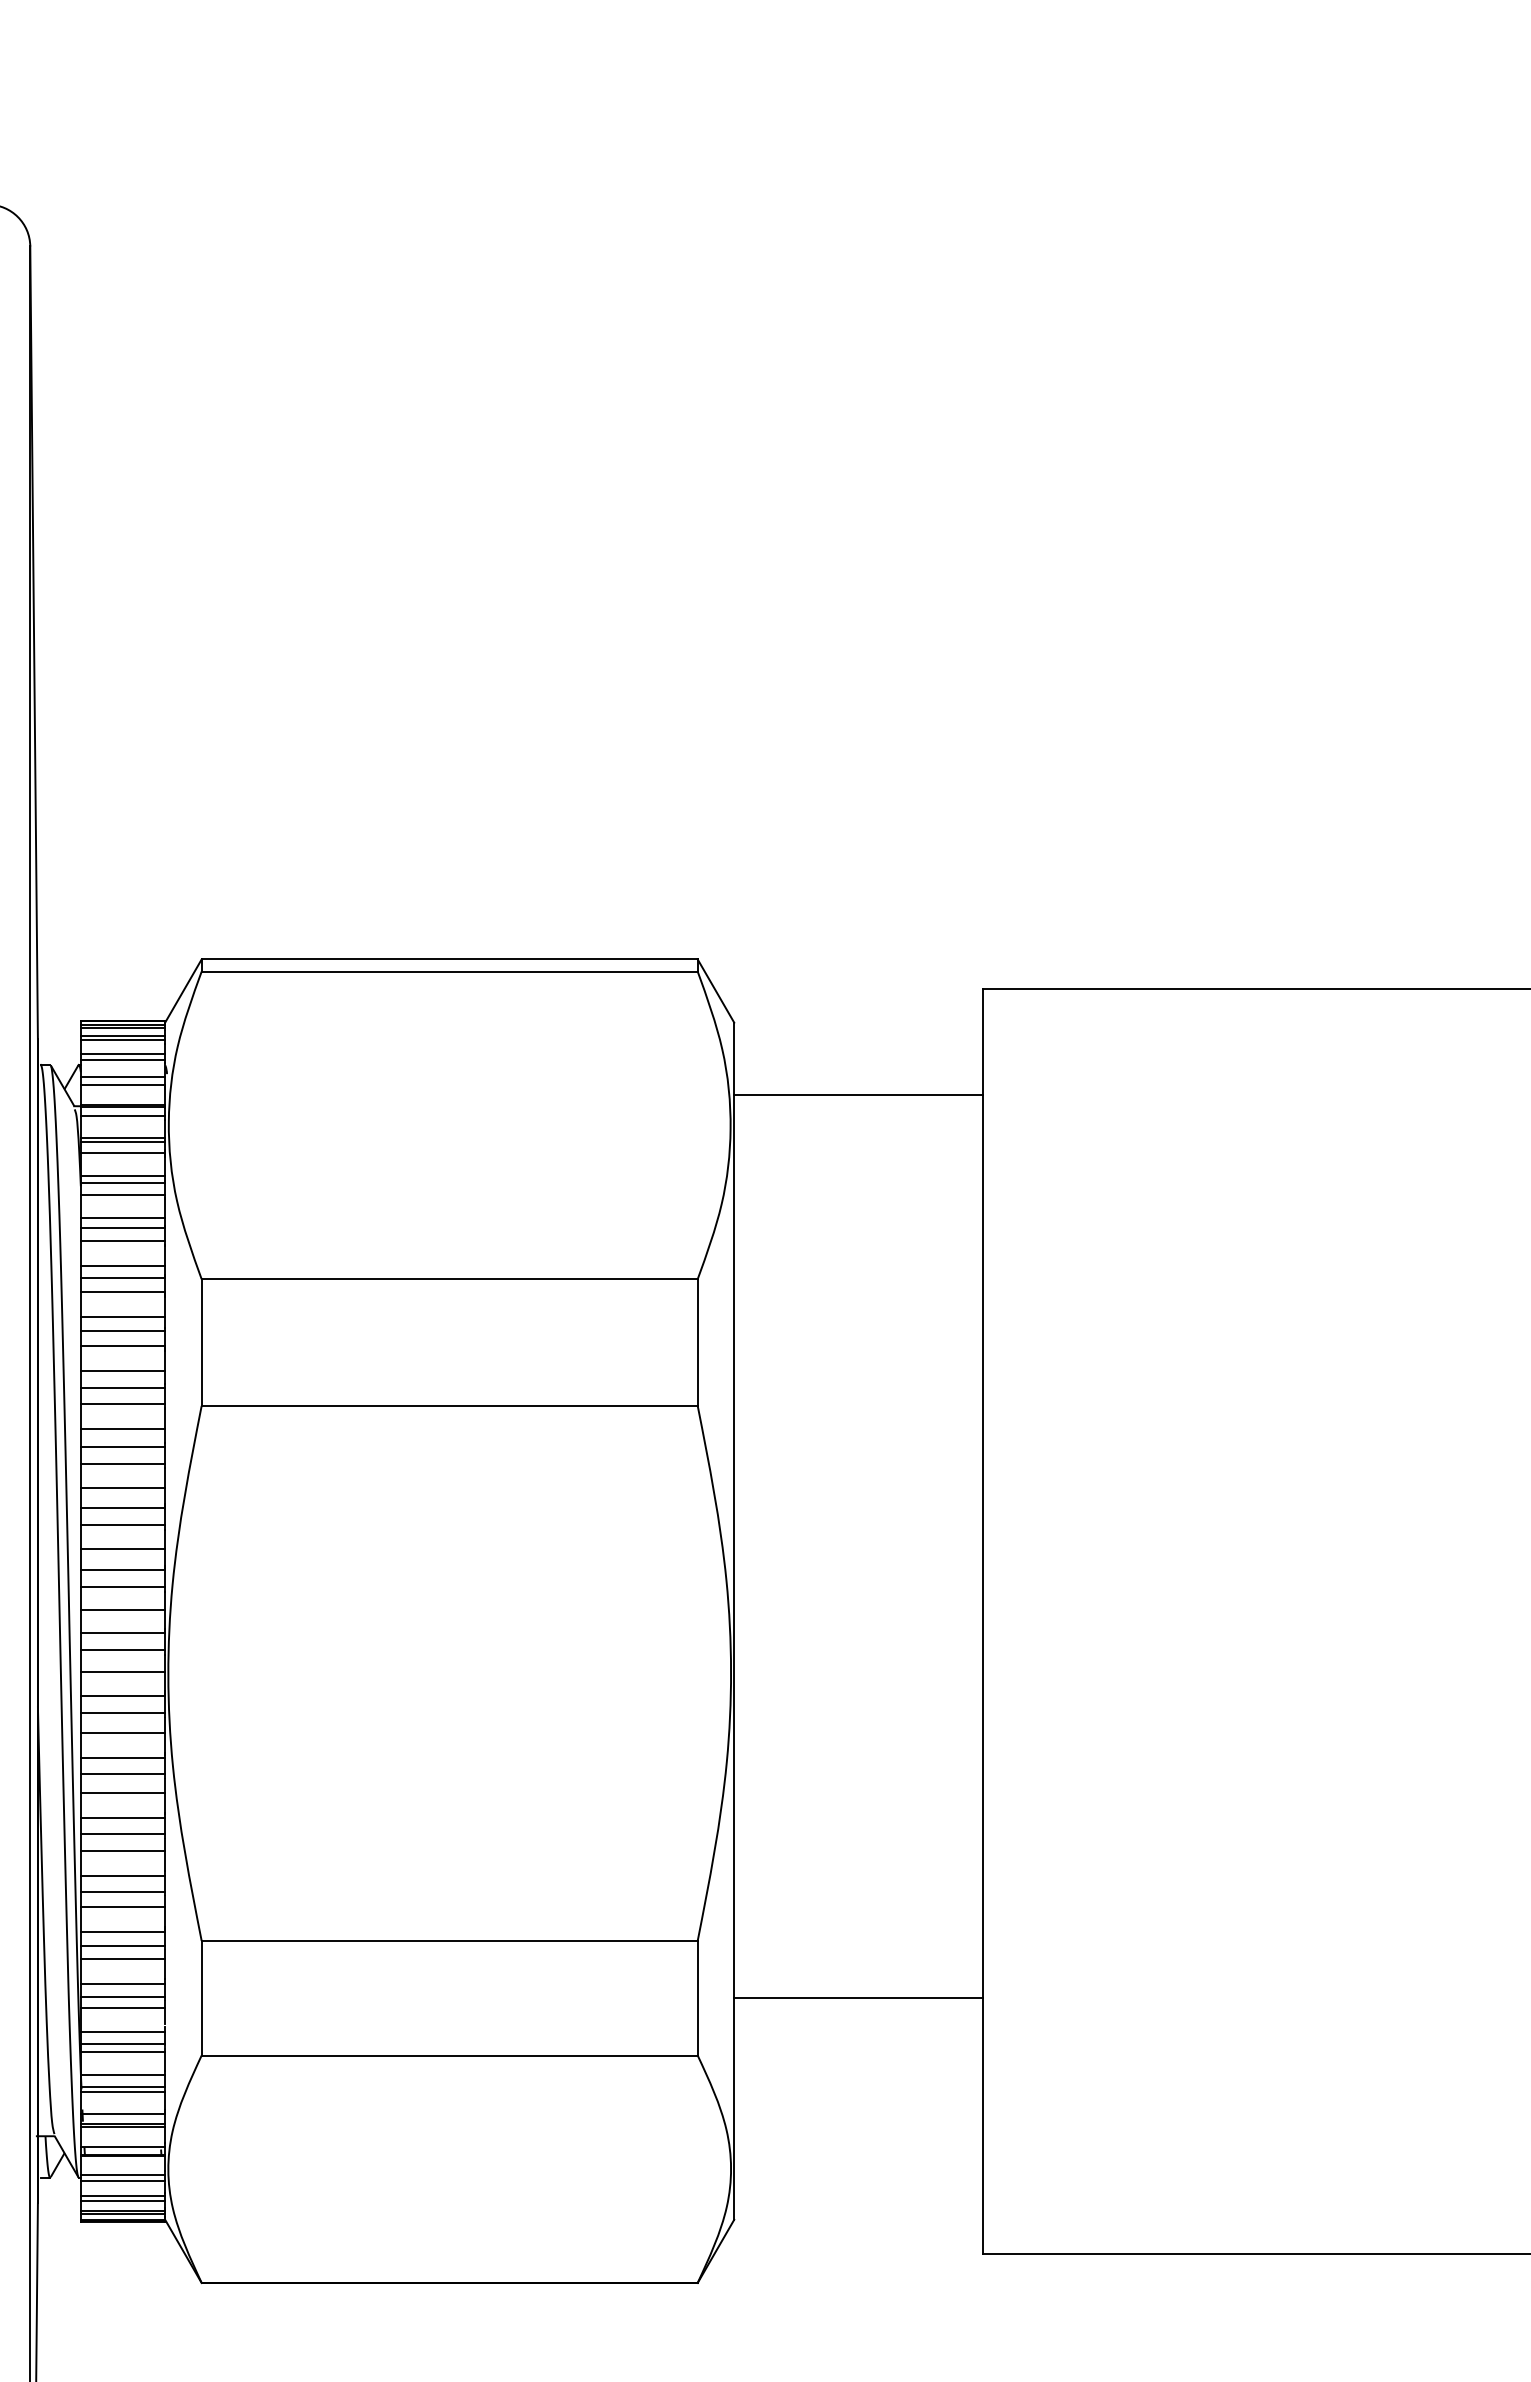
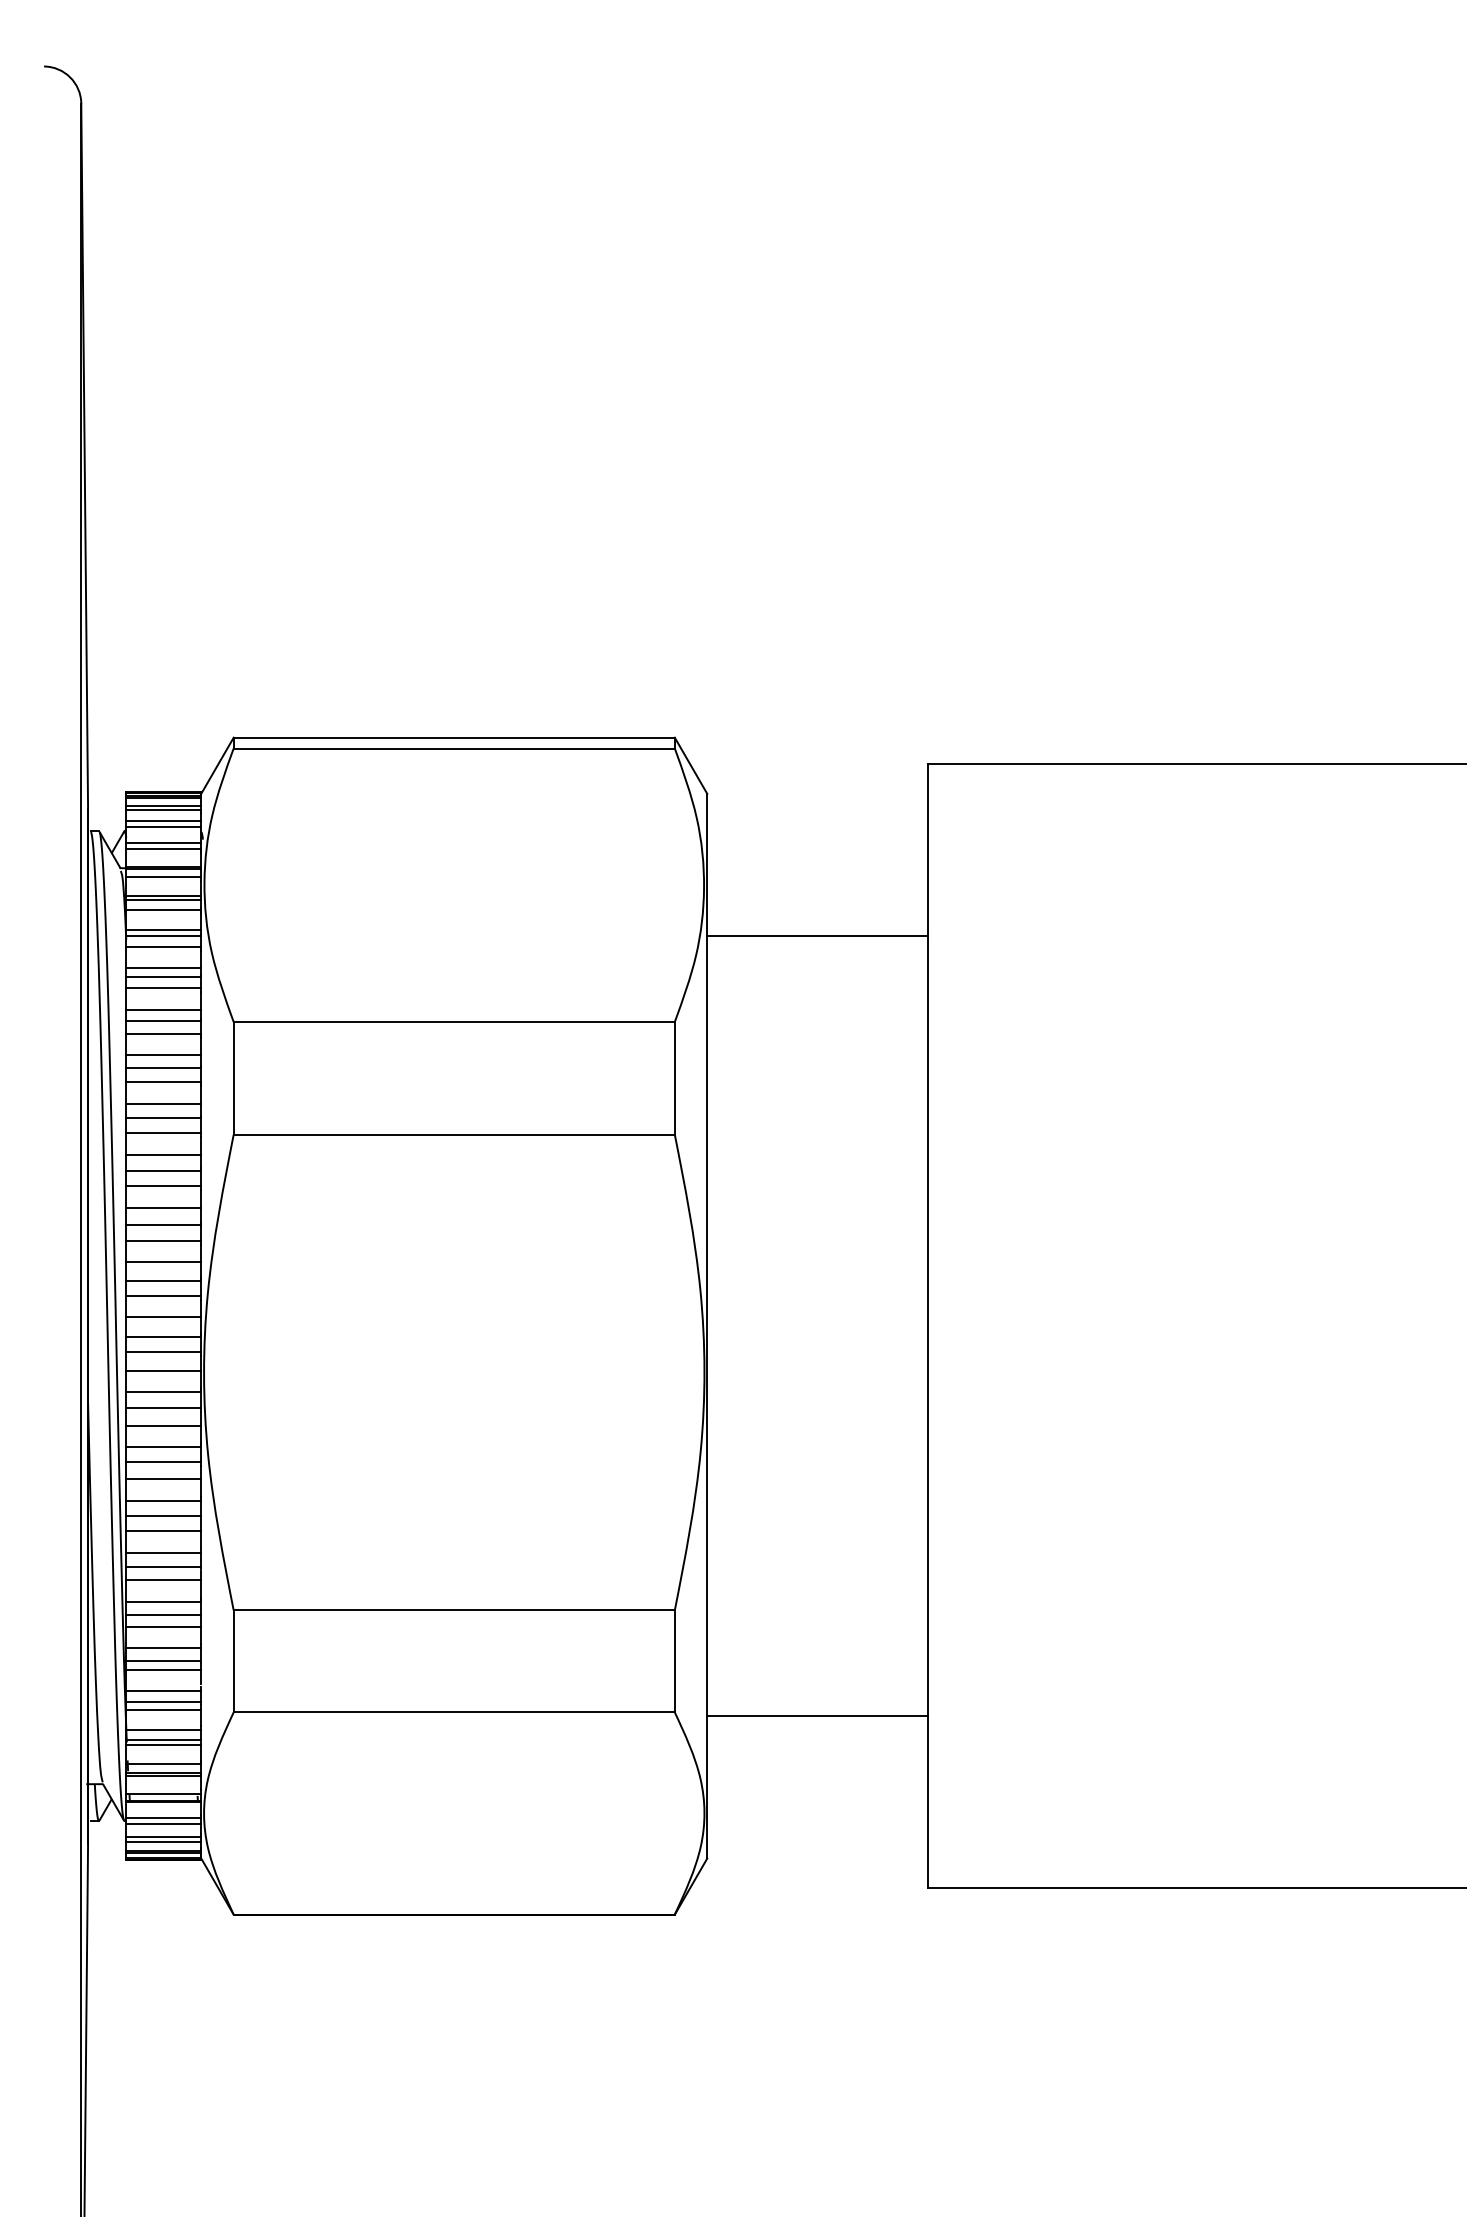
line: (858, 1095) -> (817, 936), moved
line: (858, 1998) -> (817, 1716), moved

